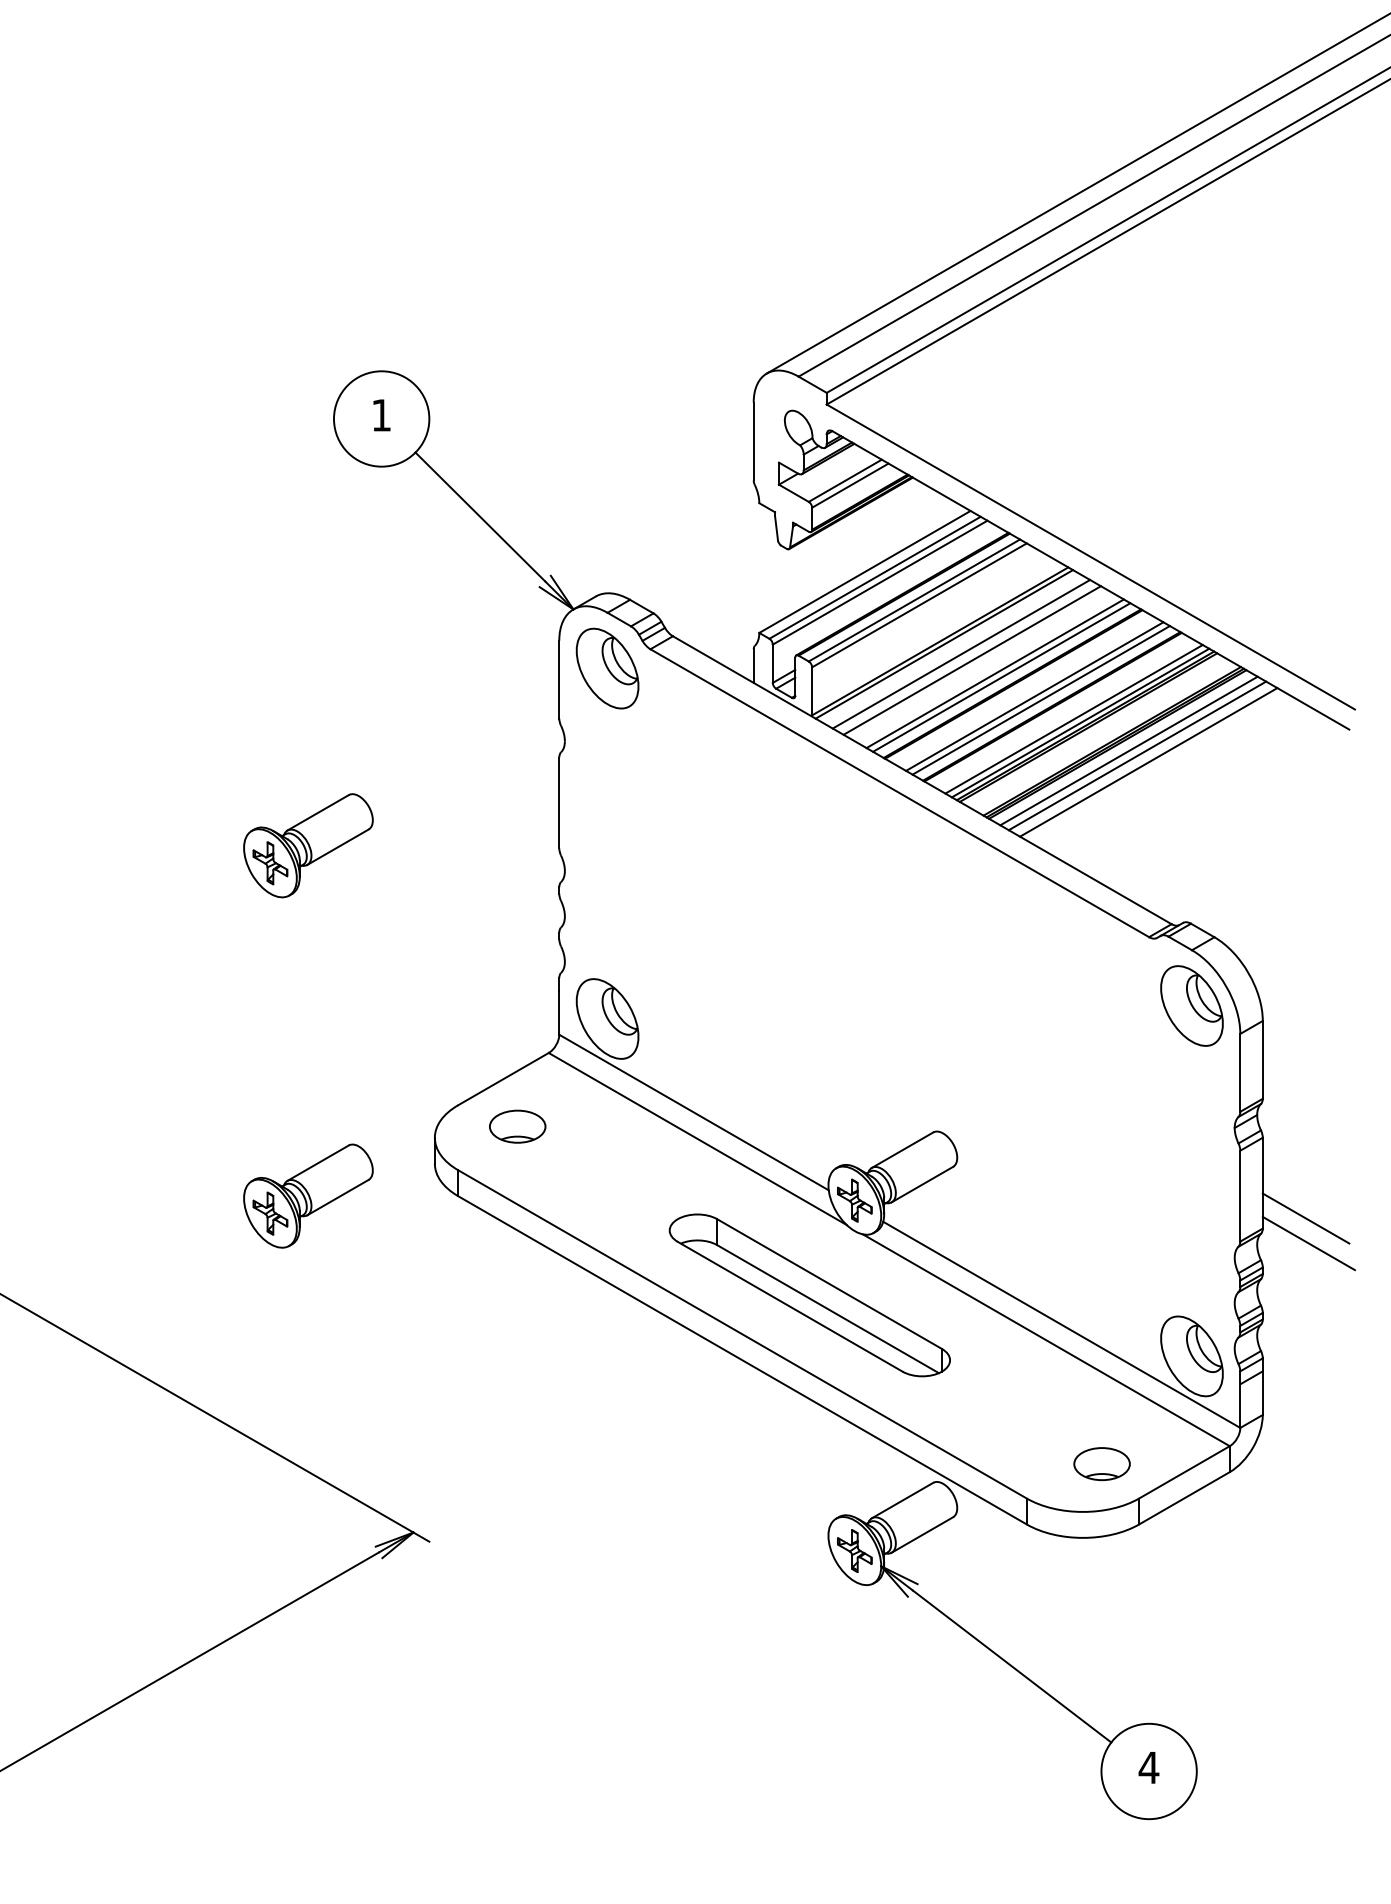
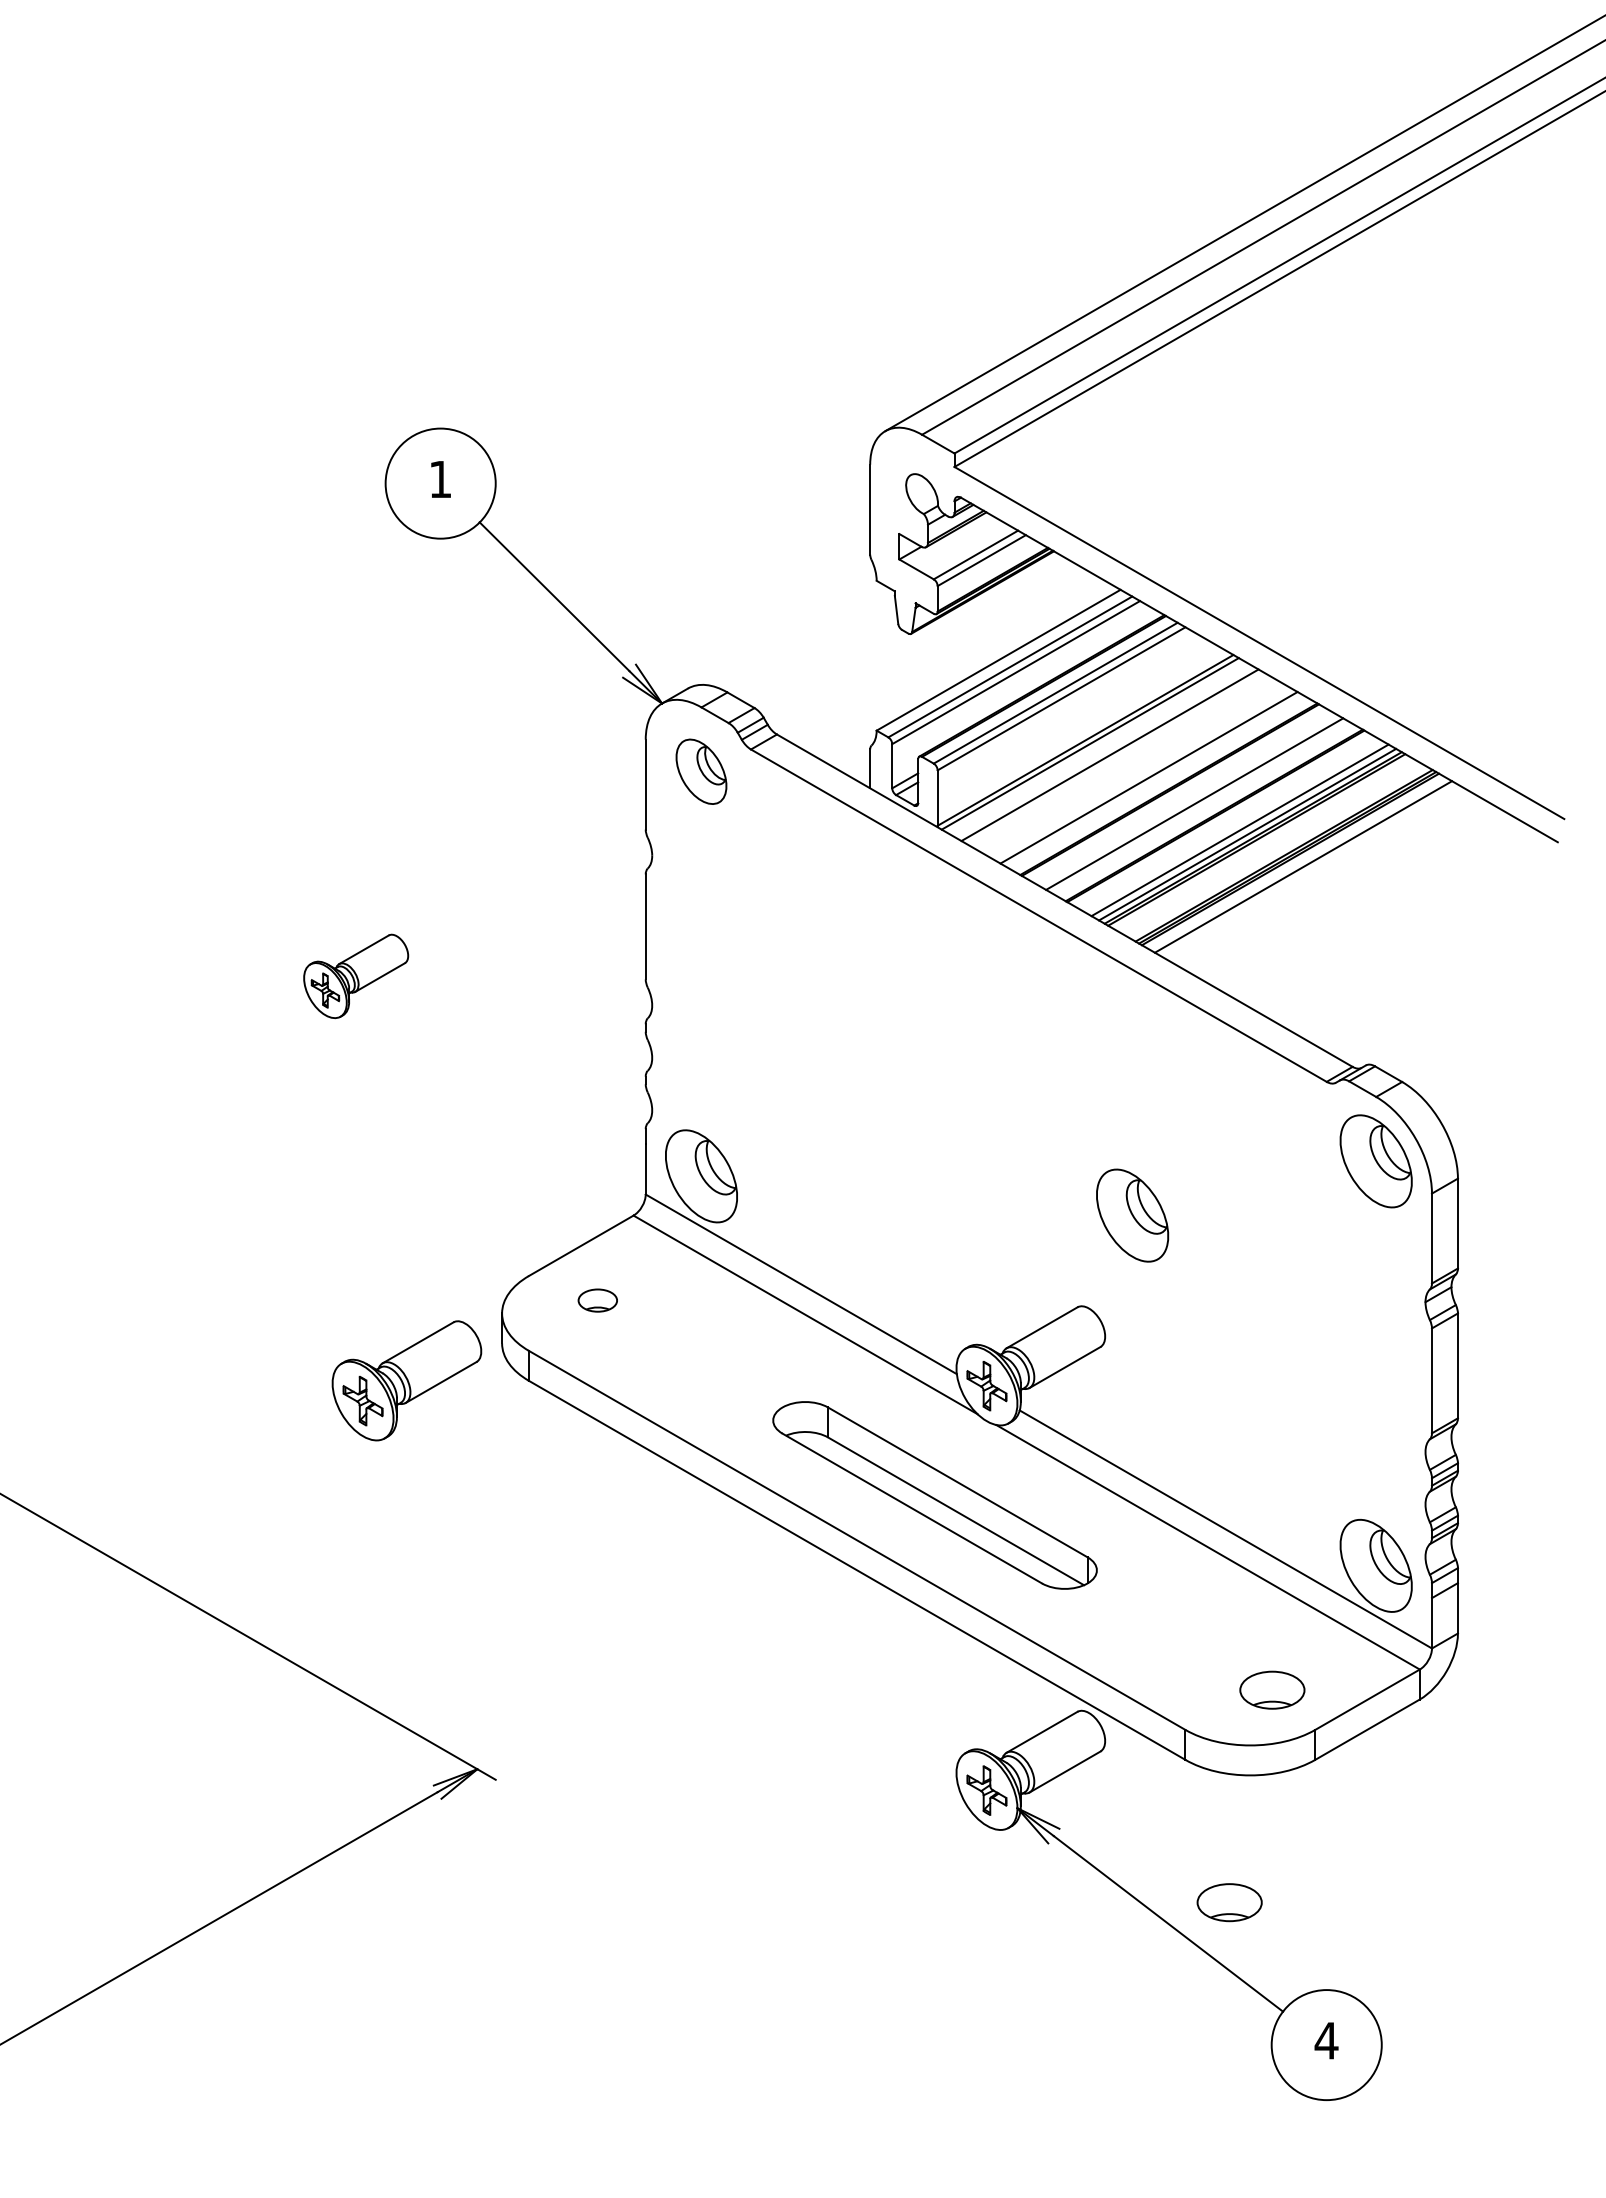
line: (971, 660) -> (1121, 762), removed
part: (607, 668) -> (701, 771), size x0.7
line: (1001, 677) -> (1156, 782), removed
line: (1040, 700) -> (1201, 808), removed
line: (1137, 755) -> (1313, 872), removed
line: (1148, 762) -> (1325, 880), removed
part: (308, 845) -> (356, 976), size x0.7
part: (980, 1052) -> (1132, 1215), added
part: (517, 1126) -> (597, 1300), size x0.6
part: (308, 1195) -> (407, 1380), moved
line: (1305, 1218) -> (1507, 1406), removed
line: (1308, 1243) -> (1510, 1435), removed
part: (1064, 1648) -> (1229, 1903), added

